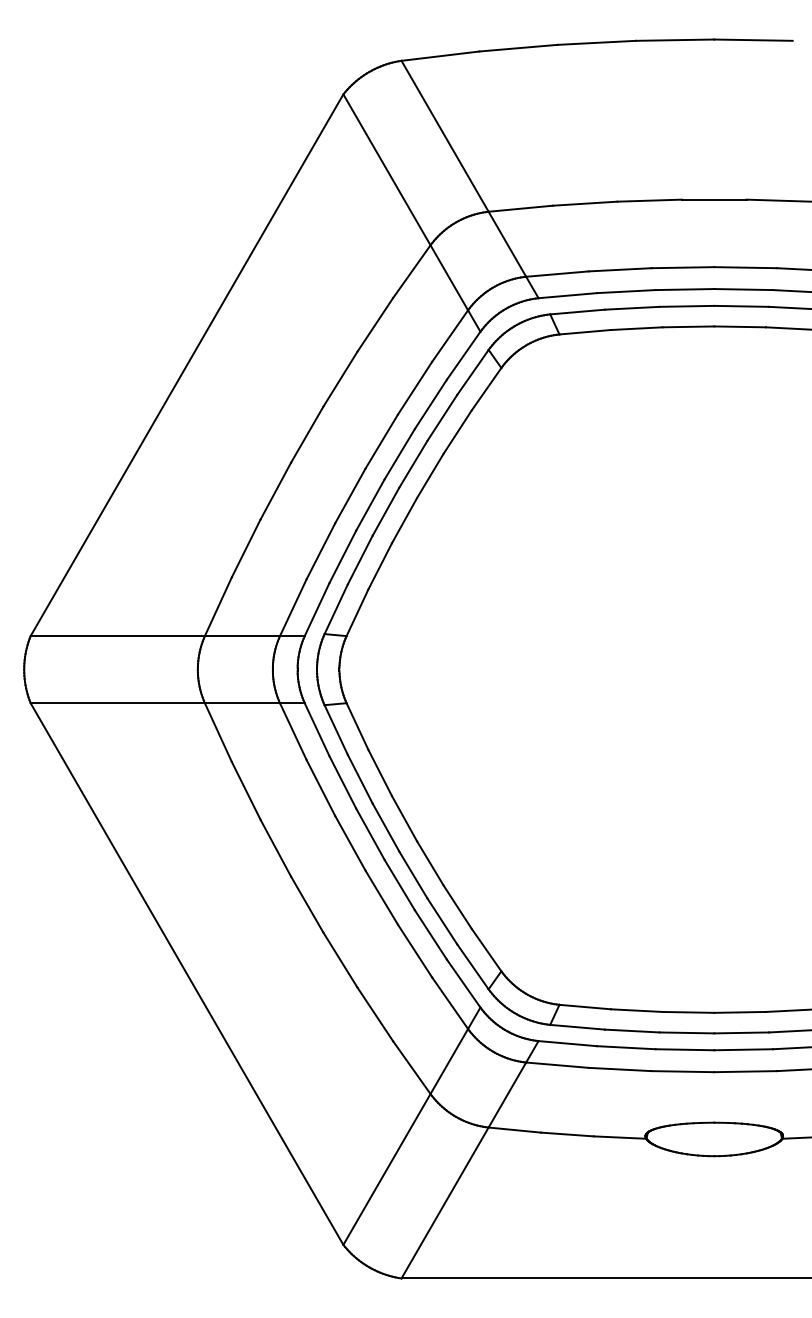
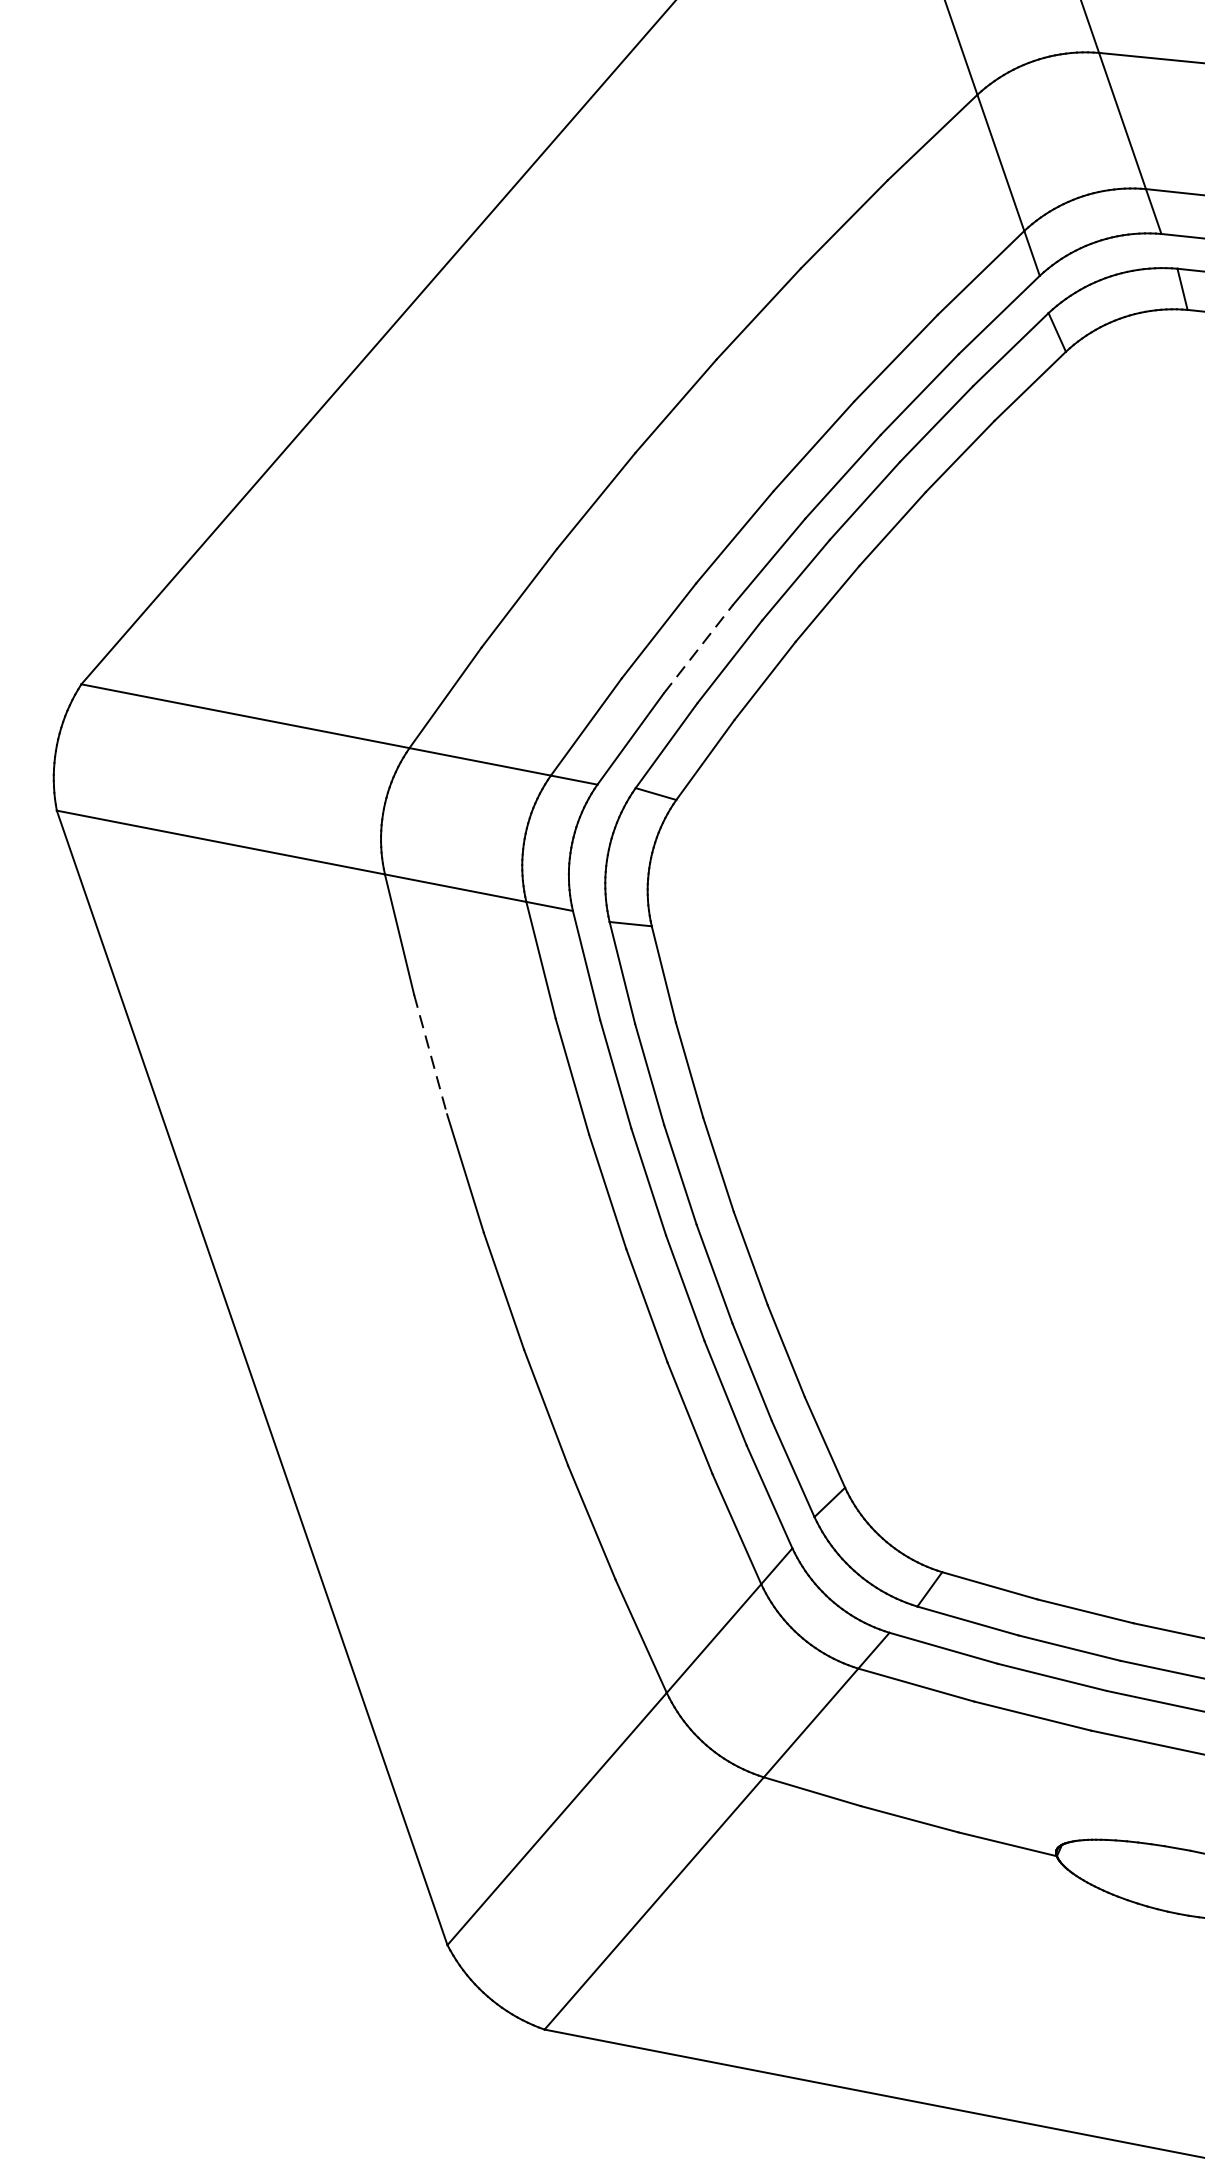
line: (343, 556) -> (699, 648), solid -> dashed
line: (246, 791) -> (430, 1055), solid -> dashed

